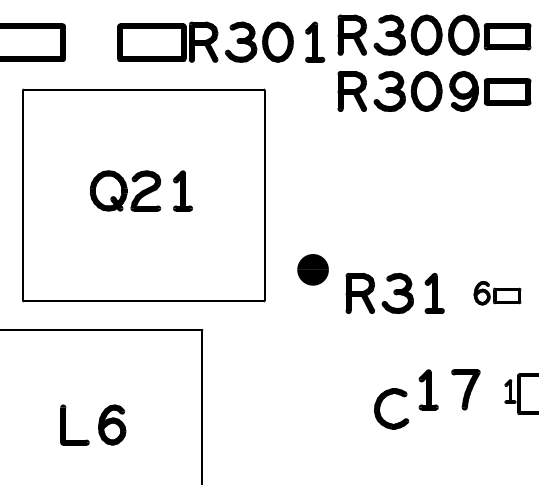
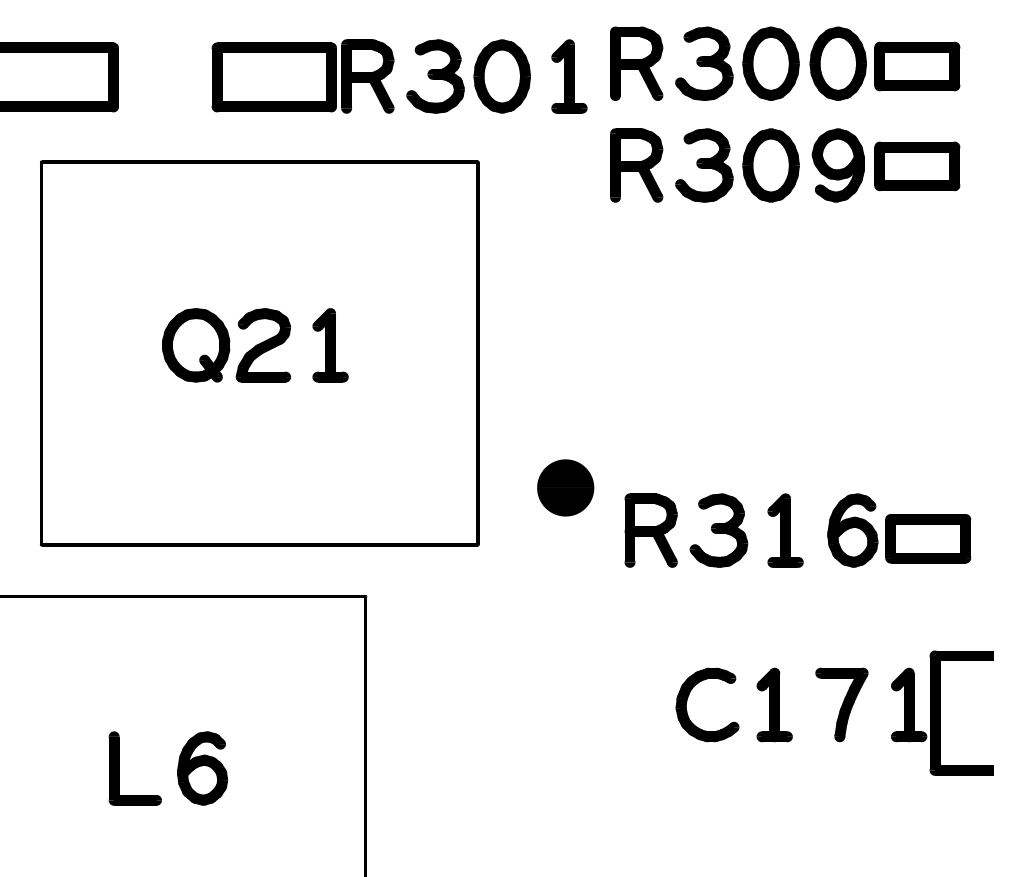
part: (497, 292) -> (899, 528), size x1.67
part: (521, 393) -> (942, 711), size x1.67
part: (380, 408) -> (687, 704), moved

